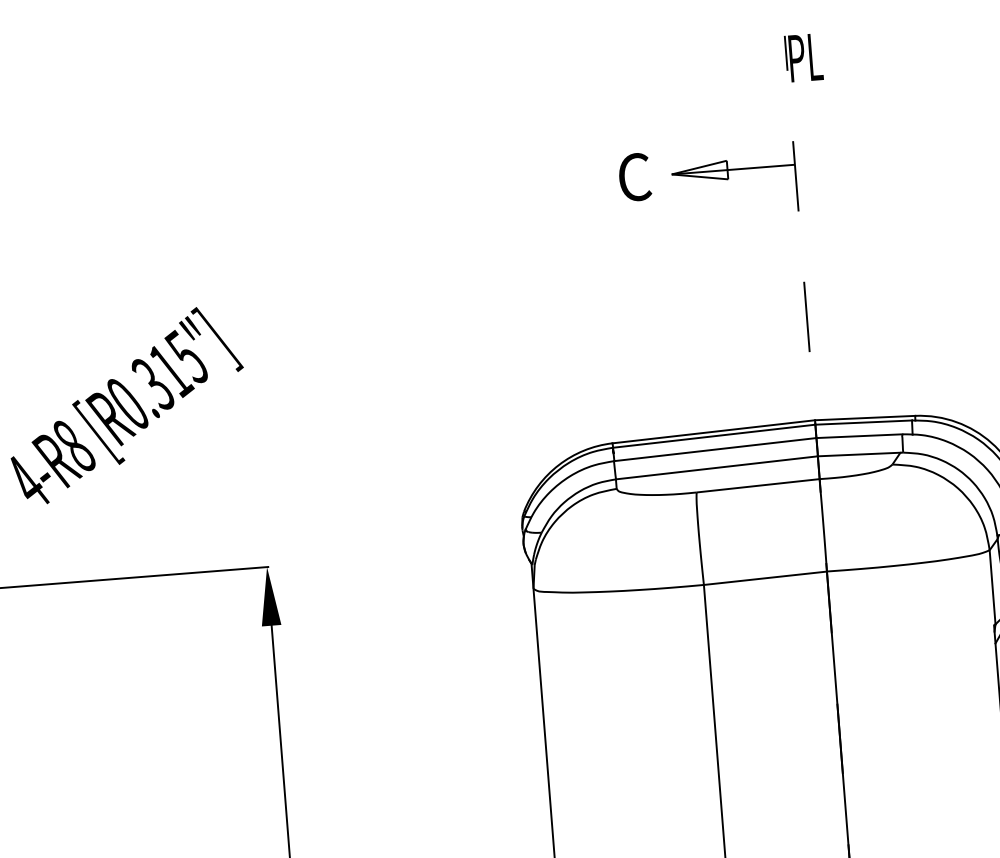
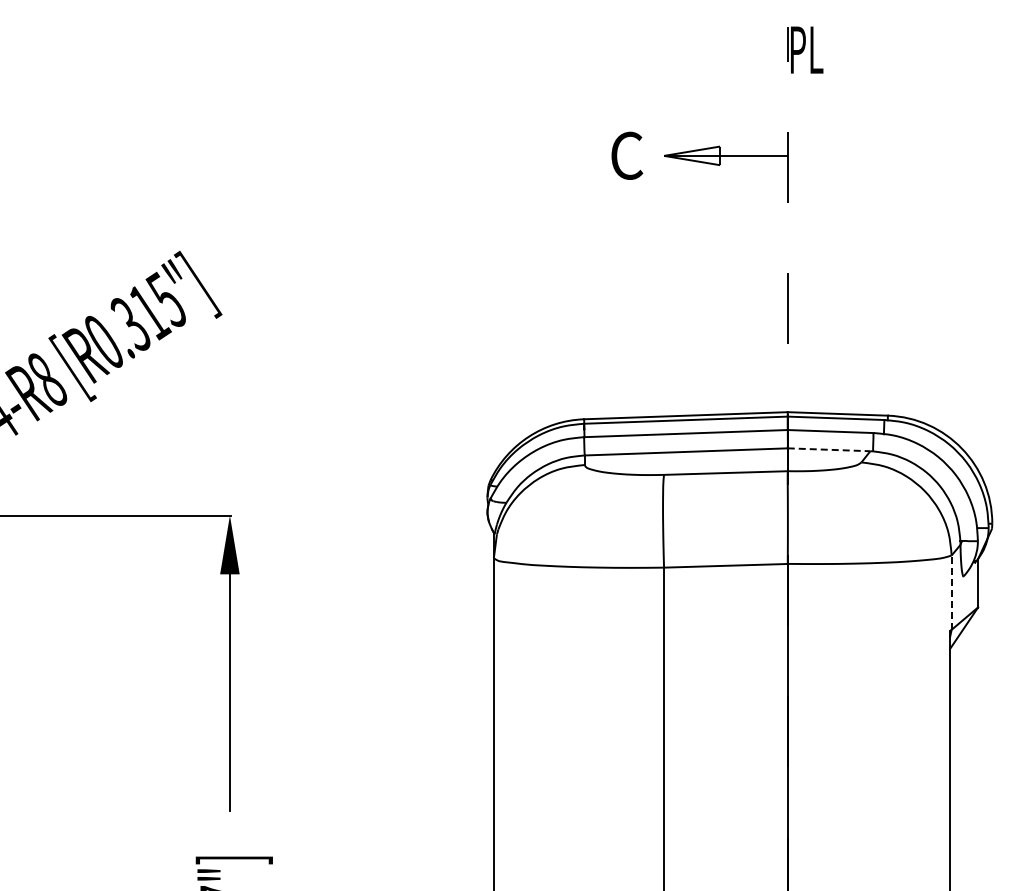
line: (859, 454) -> (829, 449), solid -> dashed
line: (992, 587) -> (951, 592), solid -> dashed

